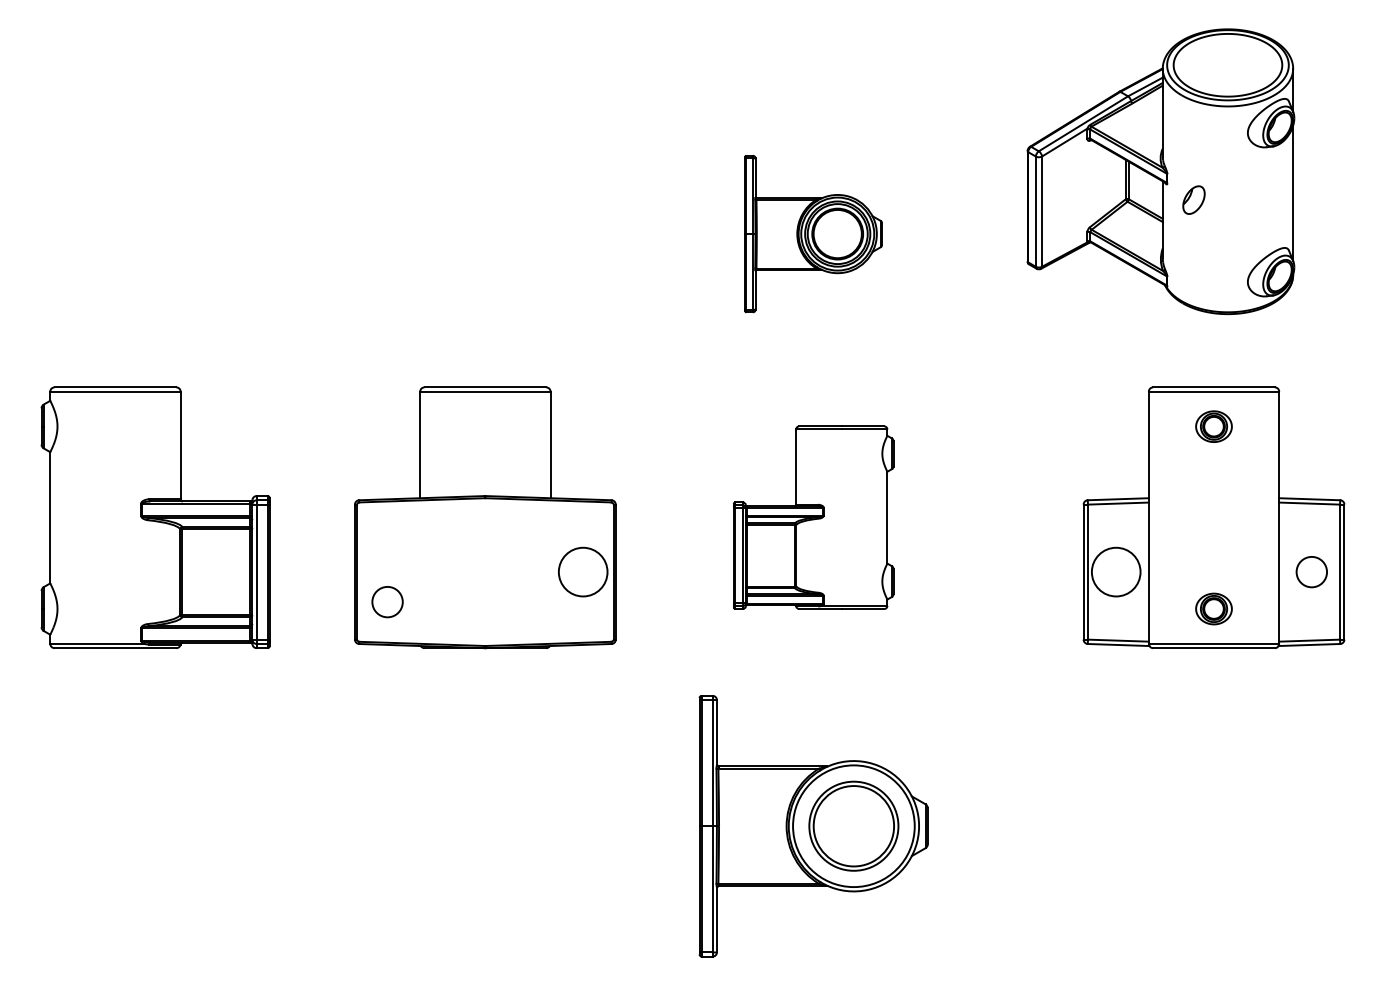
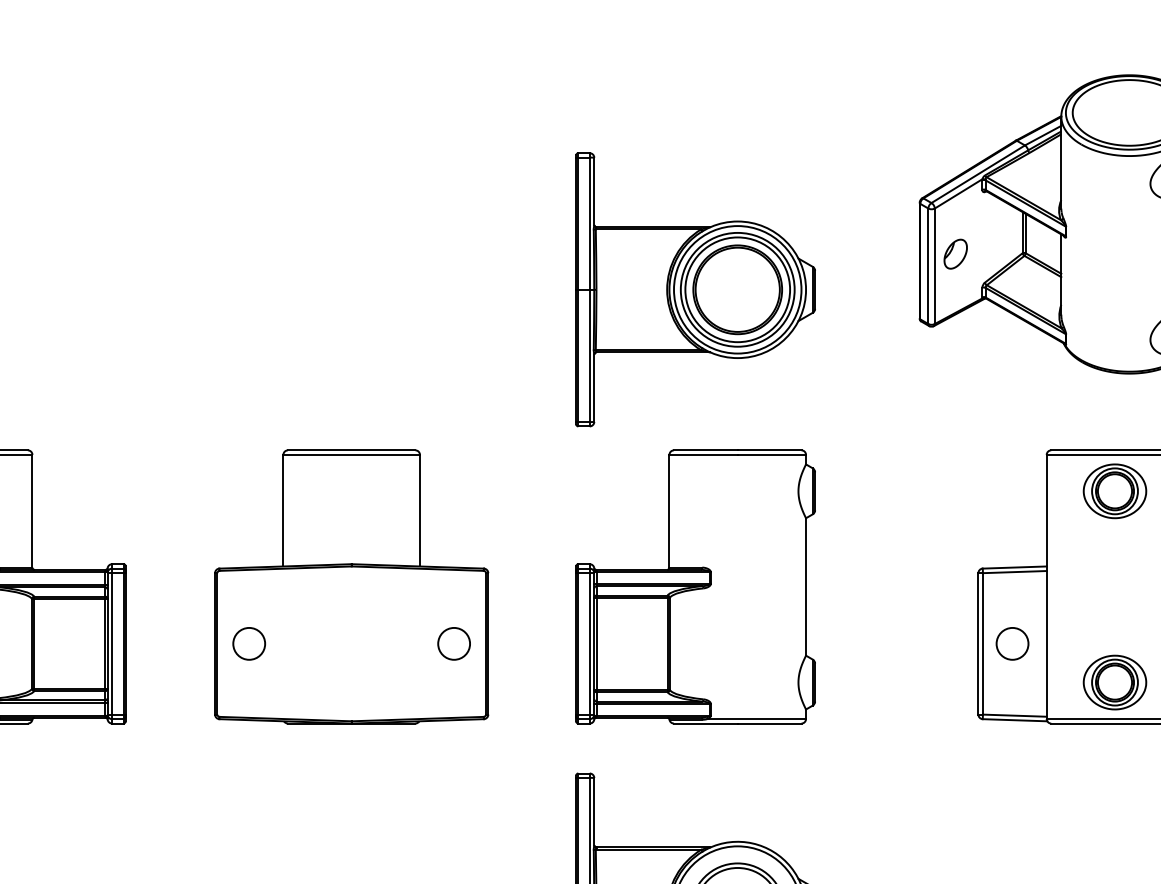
part: (1193, 199) -> (955, 253), moved
part: (813, 233) -> (695, 289), size x1.67
part: (1213, 426) -> (1114, 491), size x1.67
part: (813, 517) -> (695, 586), size x1.43
circle: (582, 571) -> (453, 643), size x0.62
circle: (1116, 571) -> (1012, 643), size x0.62
circle: (387, 602) -> (249, 644), moved
part: (1213, 608) -> (1114, 681), size x1.67

